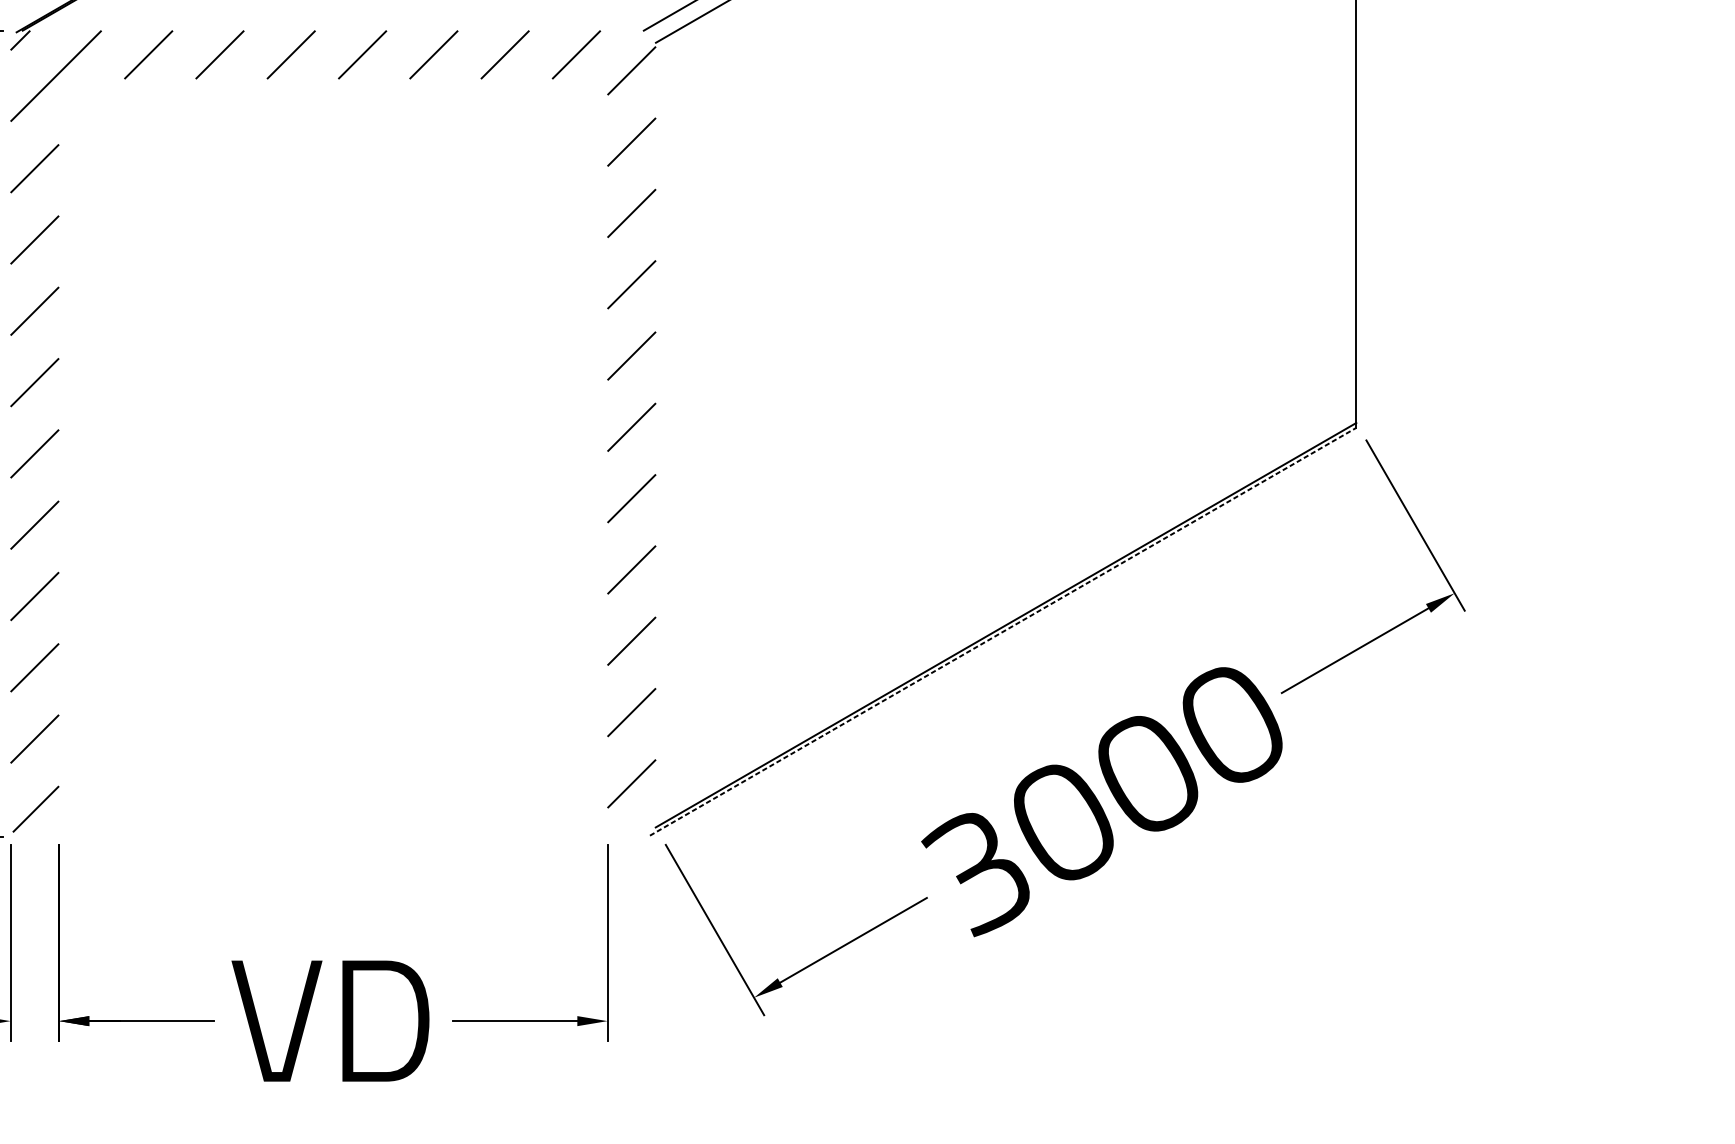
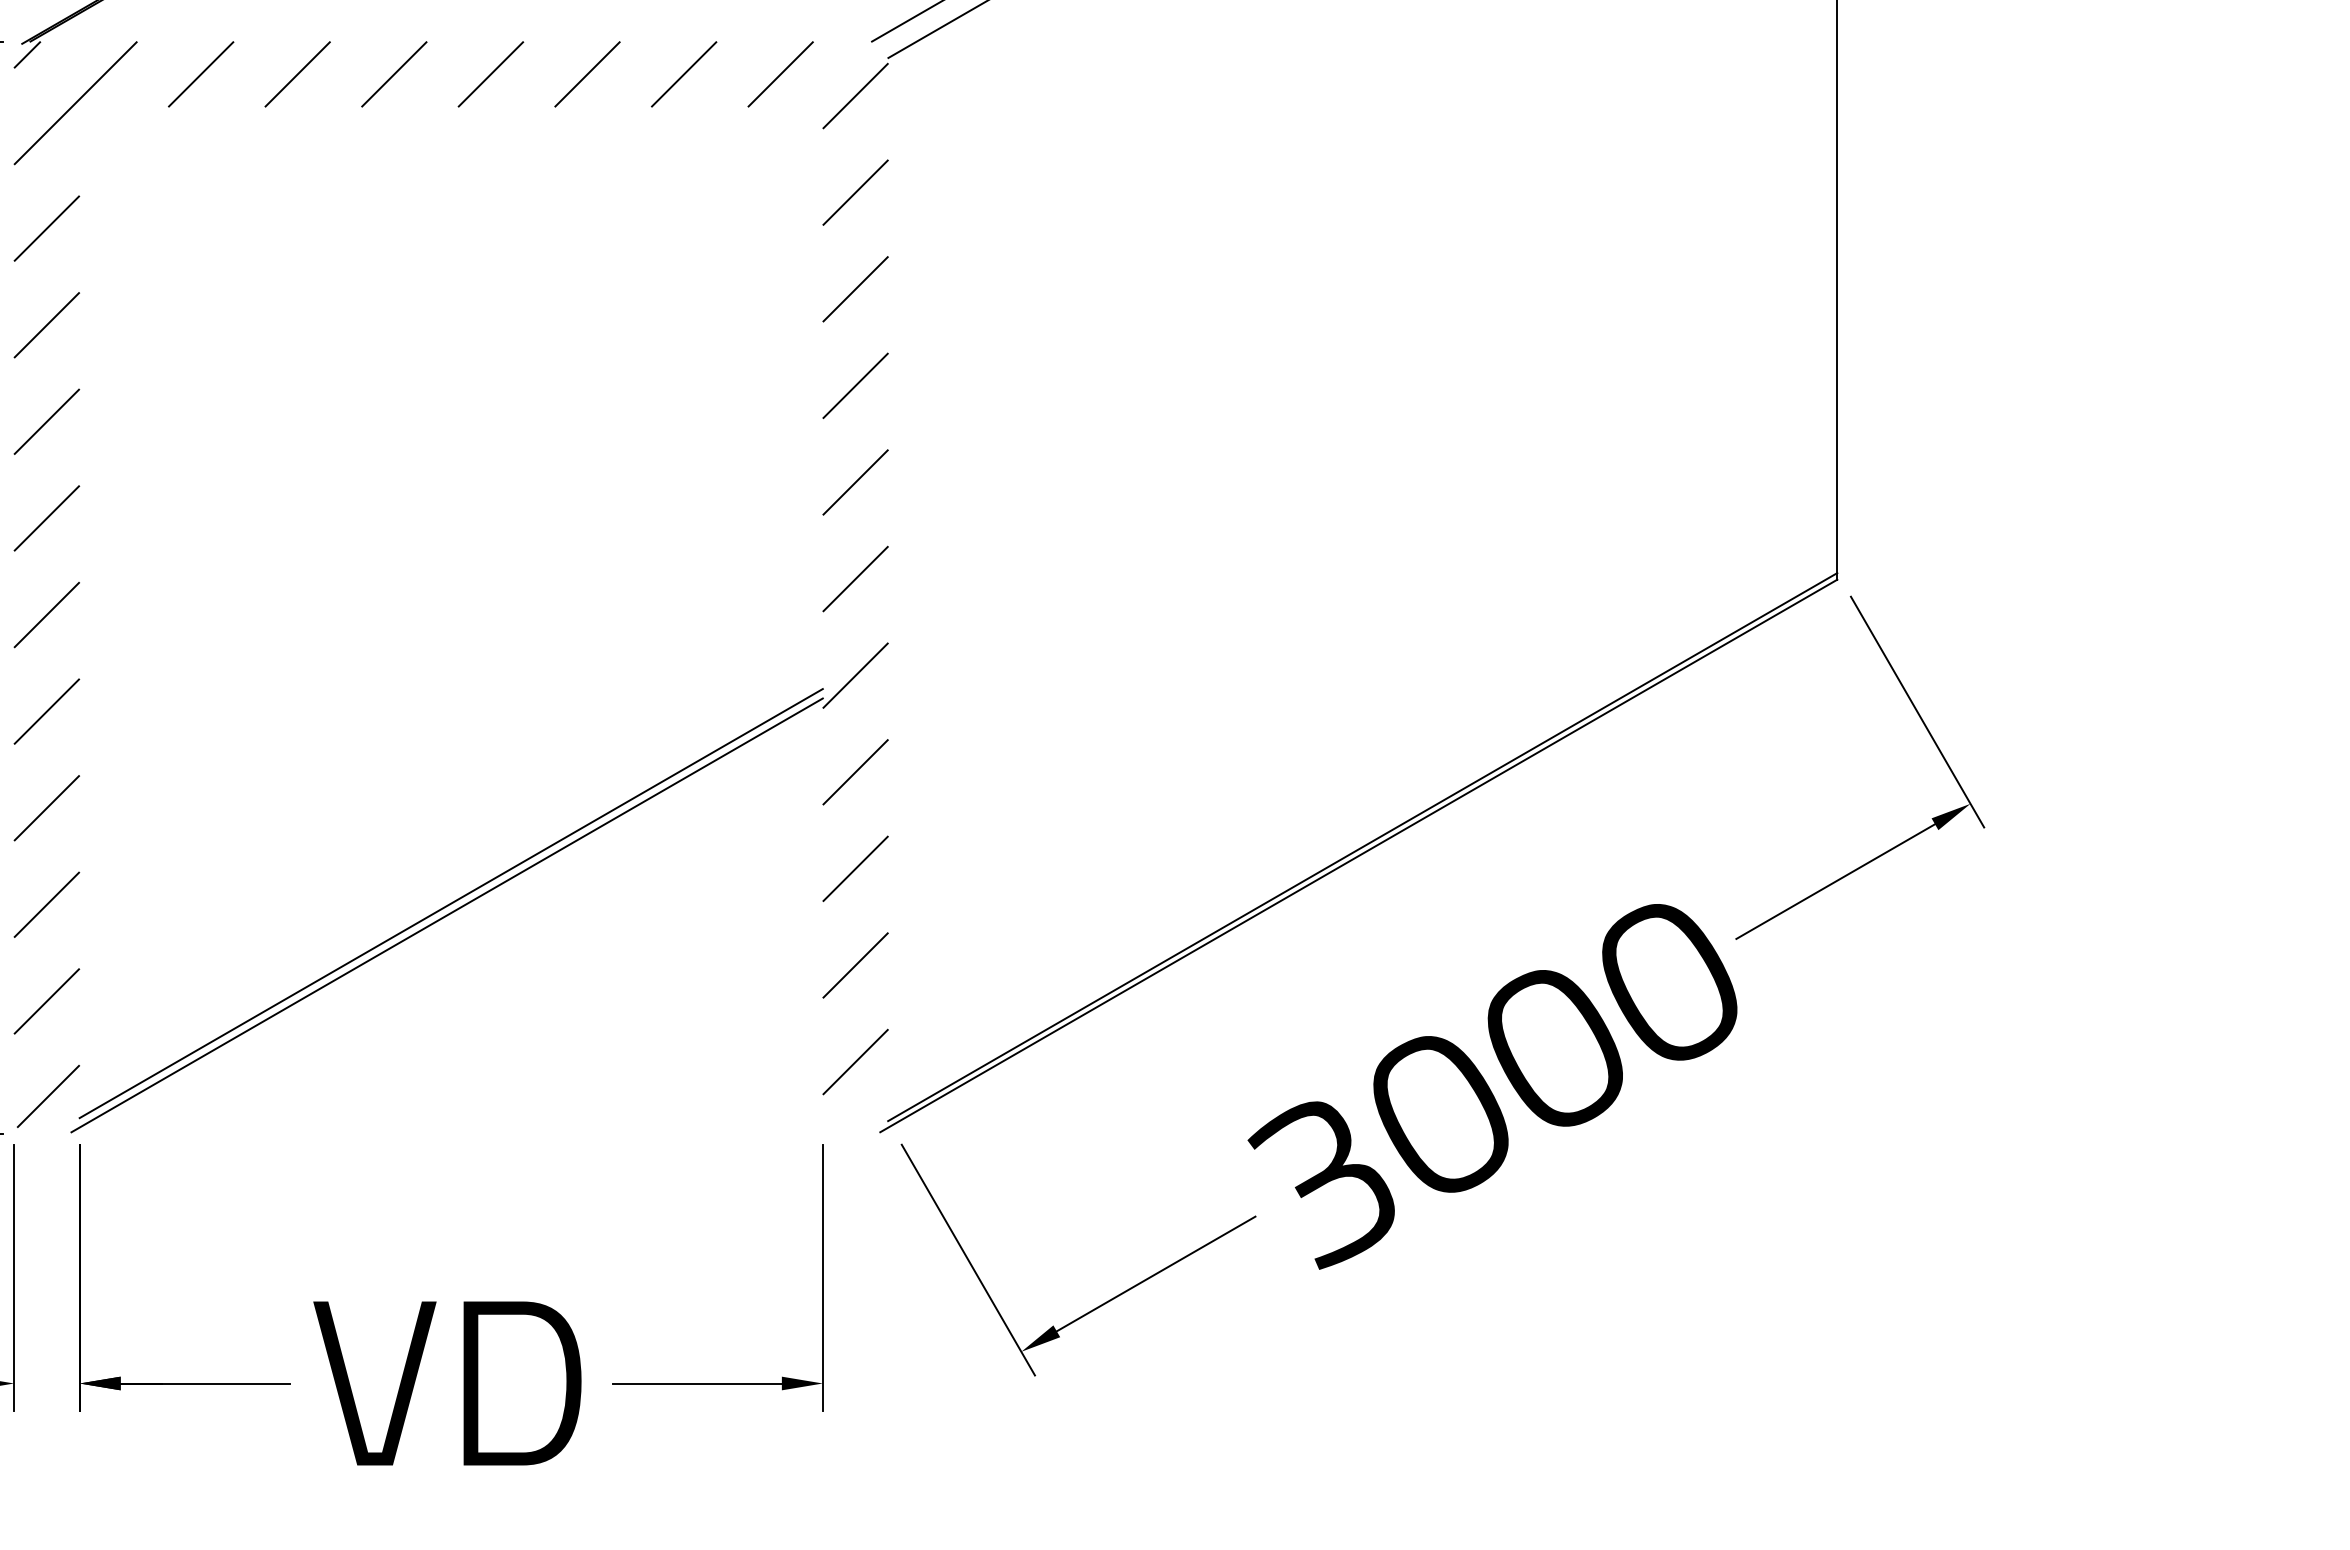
line: (1002, 631) -> (1358, 855), dashed -> solid
line: (332, 666) -> (450, 903), added
line: (329, 675) -> (446, 915), added

